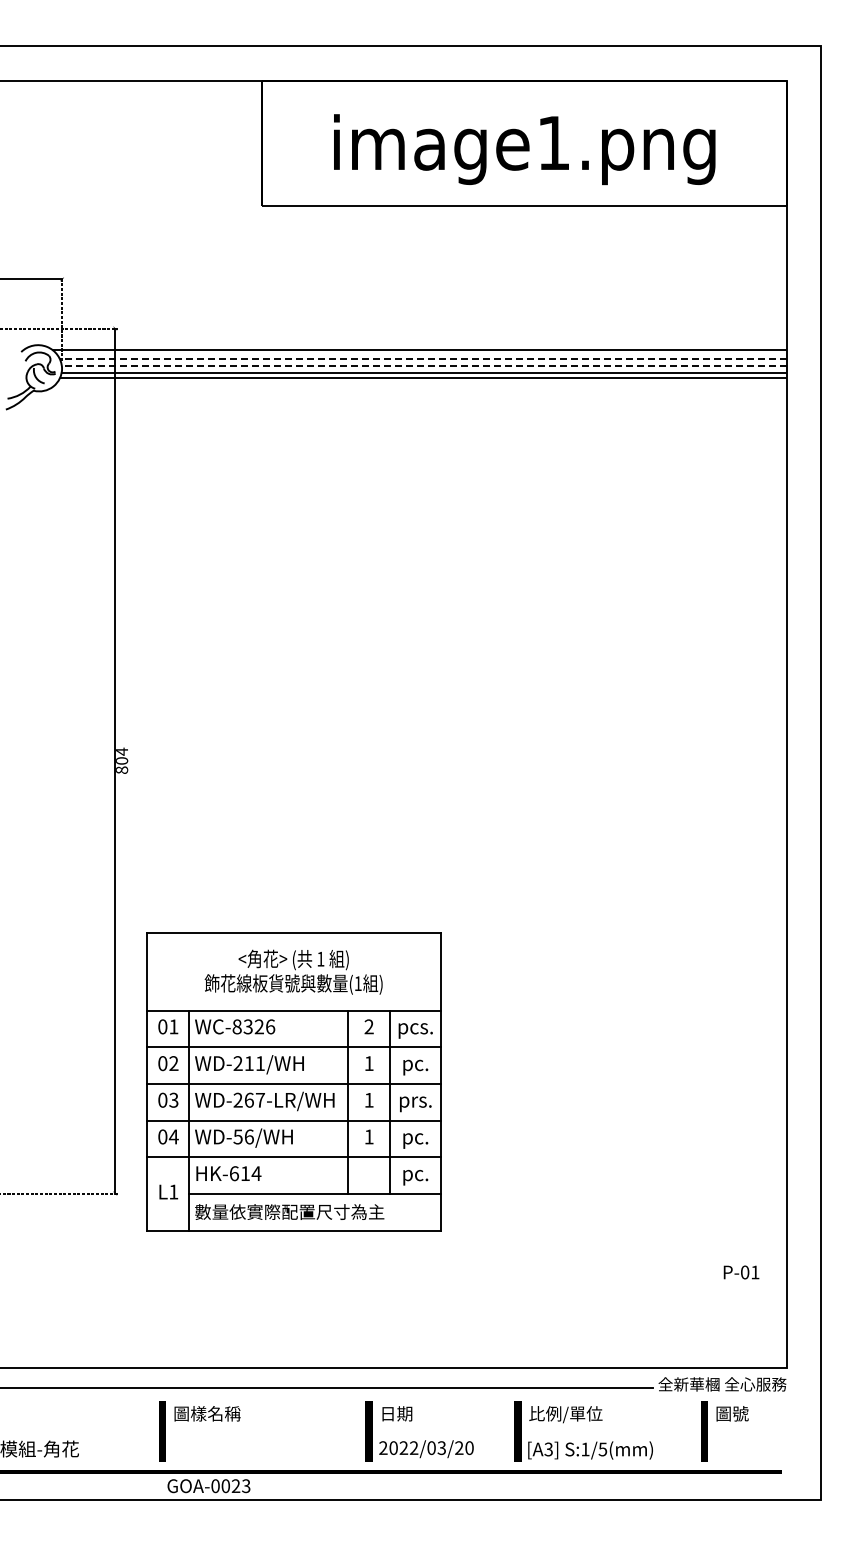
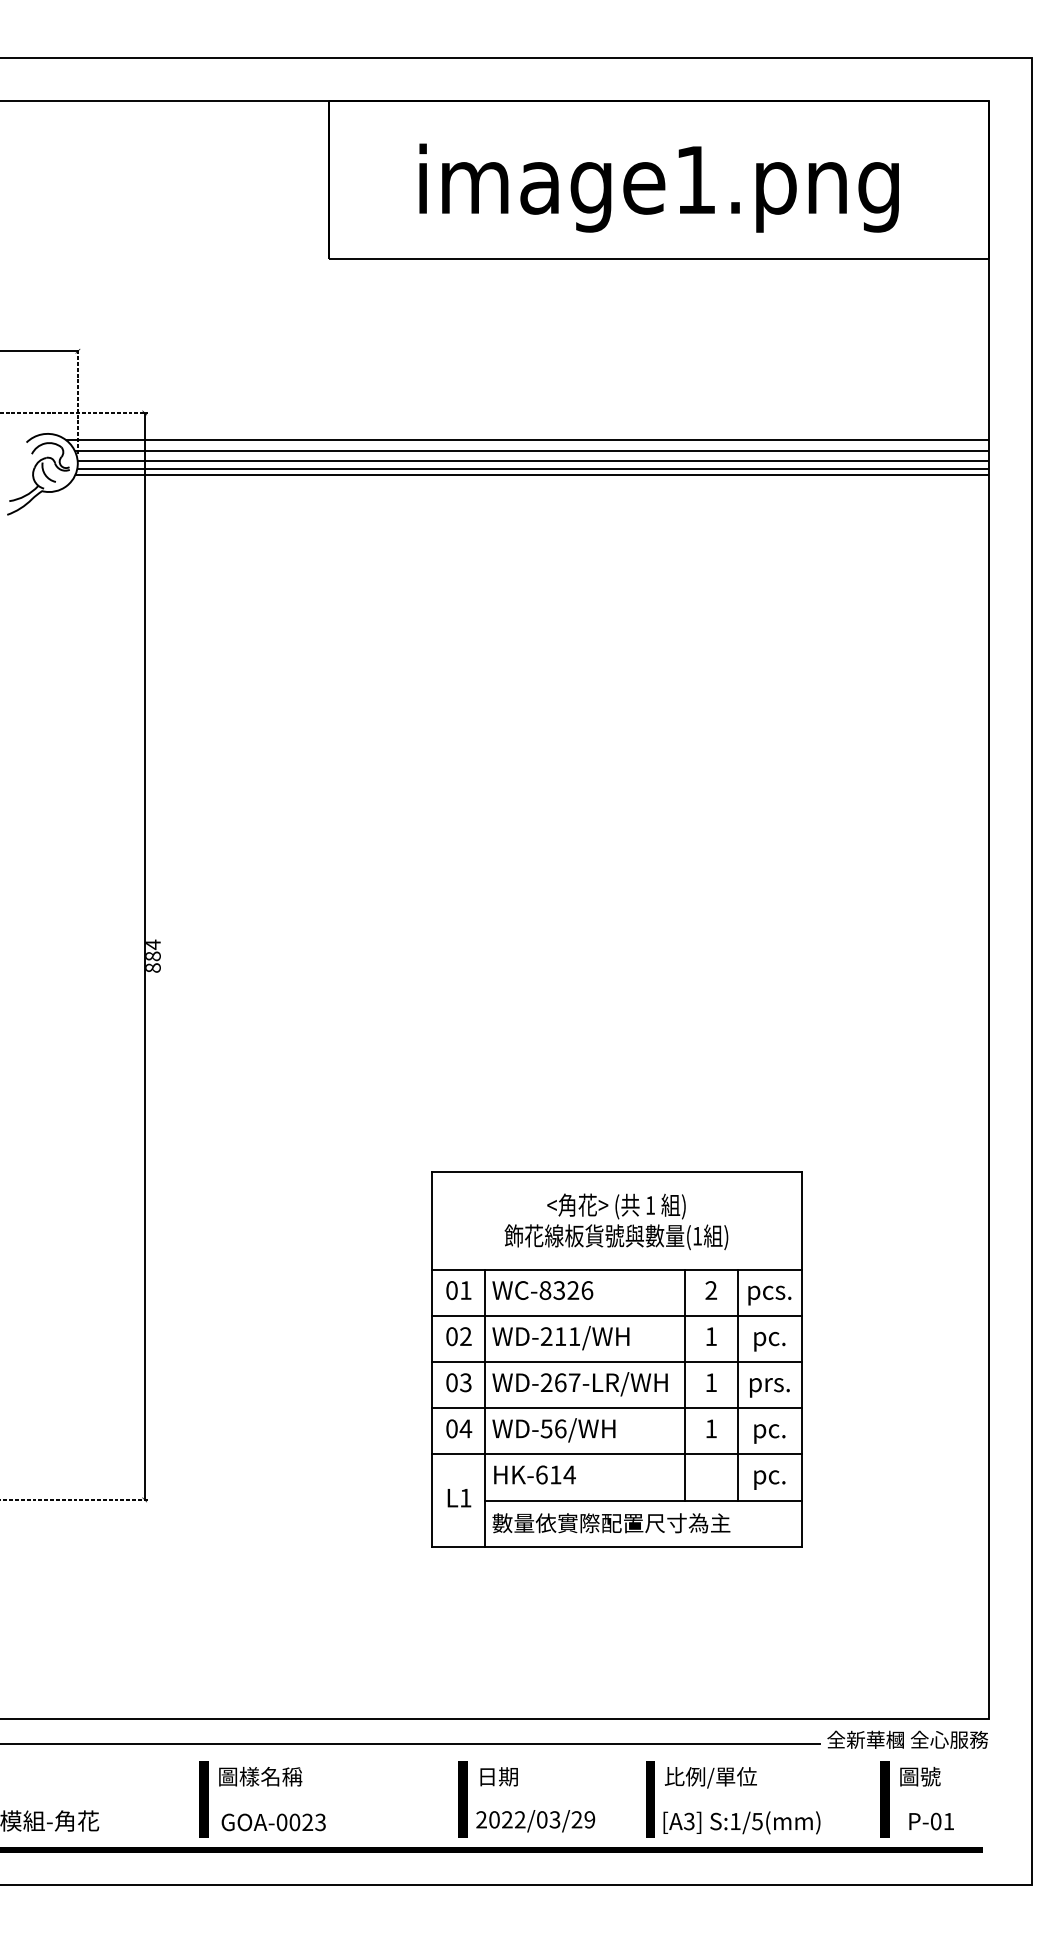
line: (423, 359) -> (532, 451), dashed -> solid
line: (424, 366) -> (533, 460), dashed -> solid
text: (121, 760) -> (152, 955), 804 -> 884
part: (293, 1081) -> (616, 1359), moved
text: (741, 1272) -> (931, 1821), moved
text: (469, 1447) -> (589, 1819), 2022/03/20 -> 2022/03/29
text: (208, 1486) -> (273, 1822), moved

